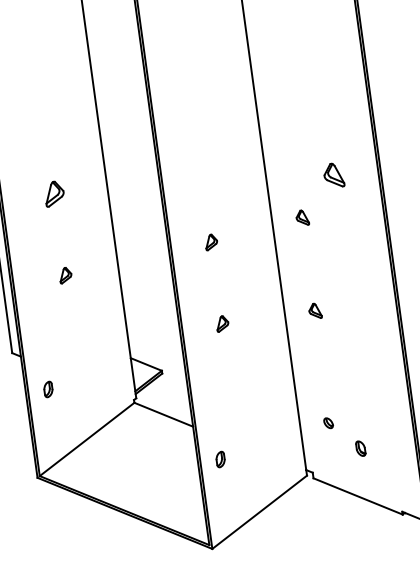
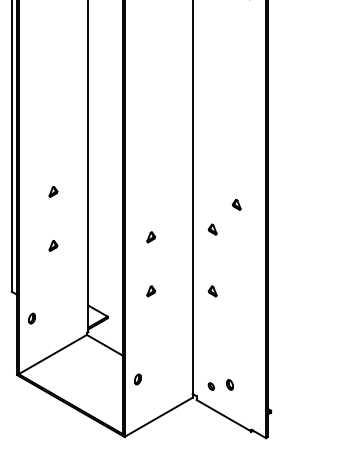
part: (333, 175) -> (236, 204), size x0.62
part: (54, 193) -> (53, 191), size x0.62
part: (328, 423) -> (211, 386), moved

